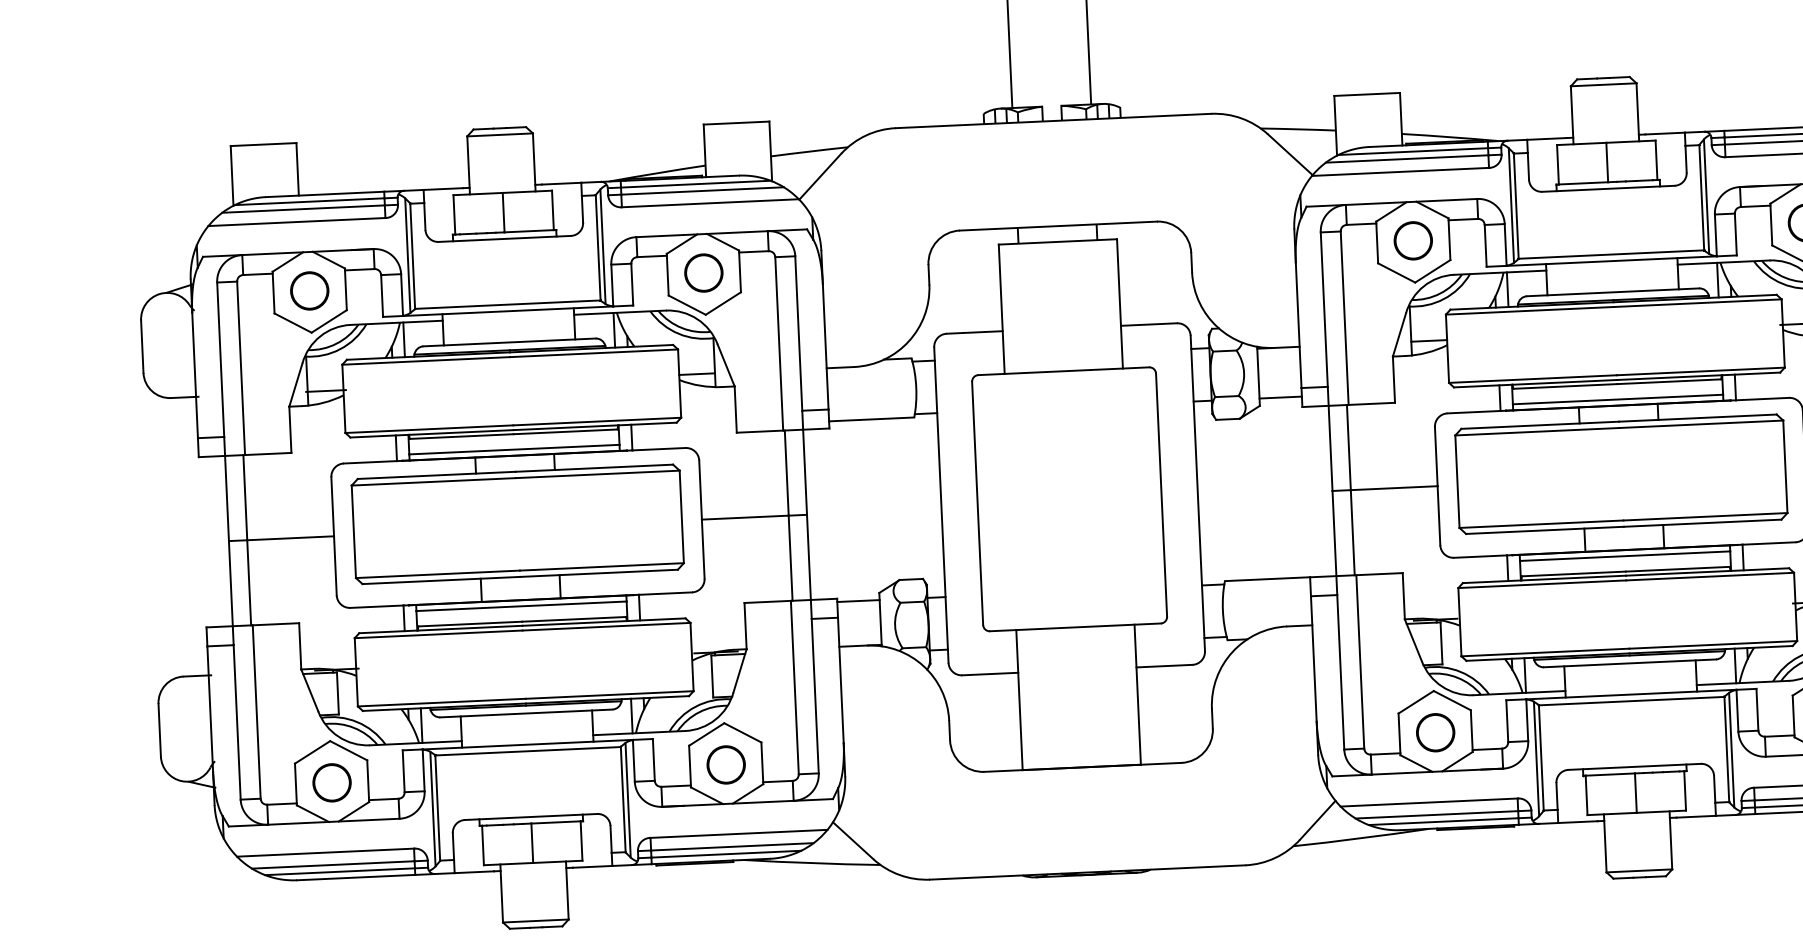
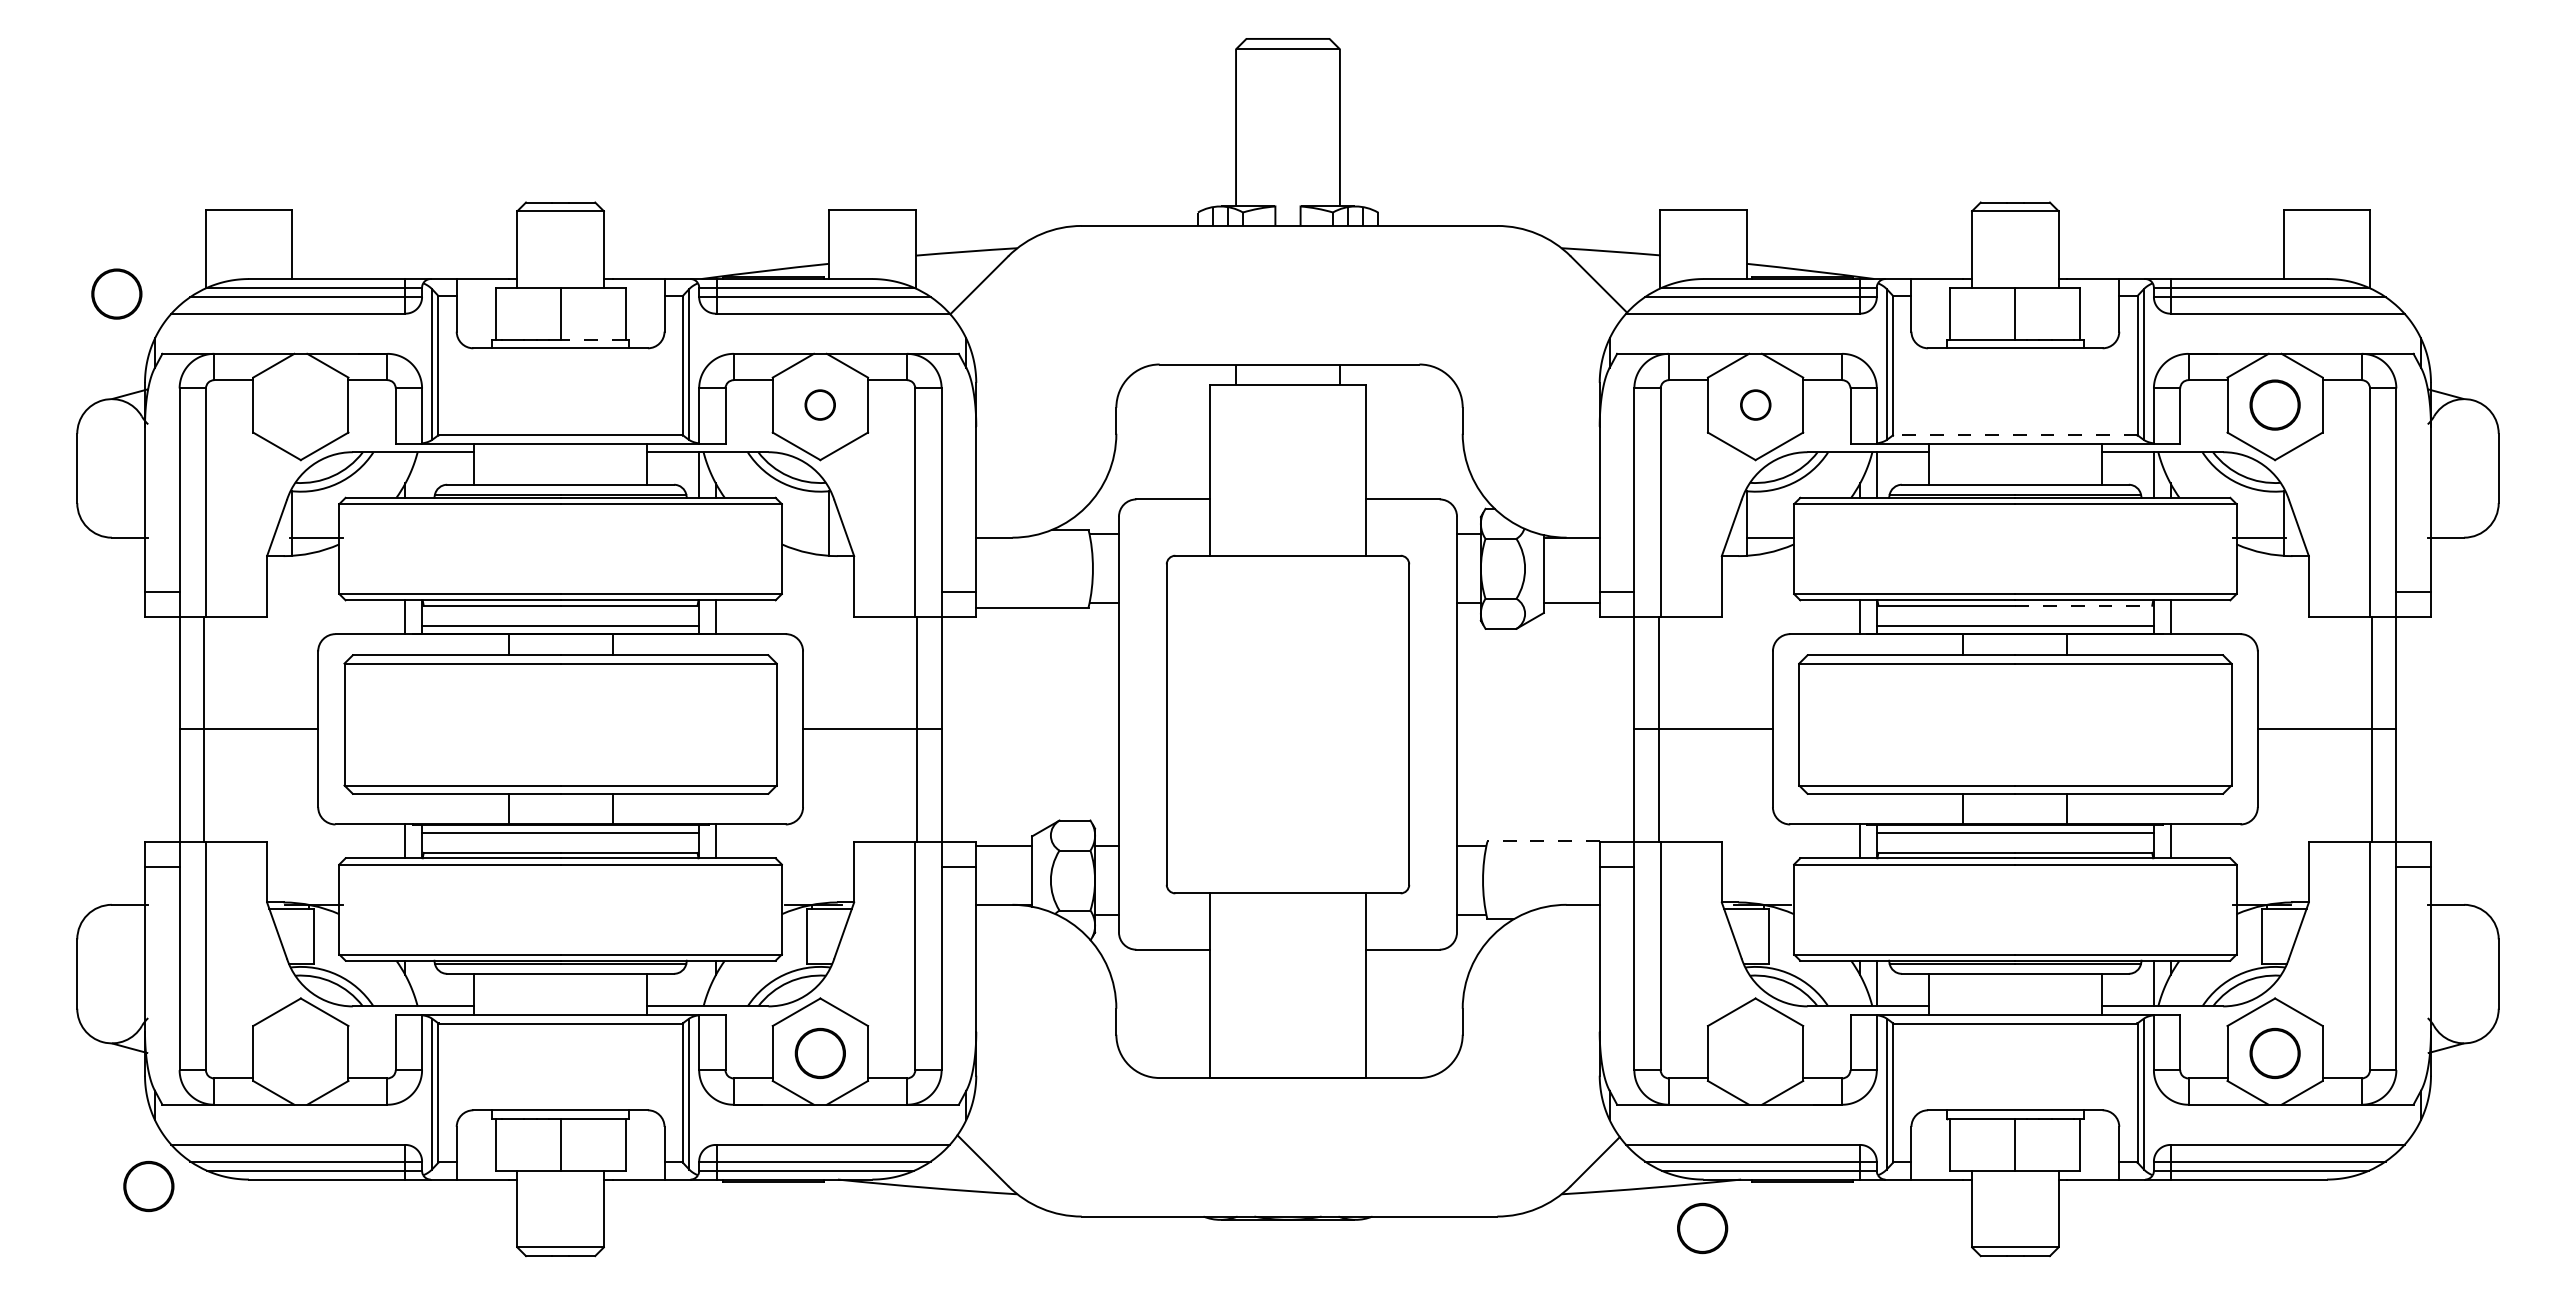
line: (528, 231) -> (592, 339), solid -> dashed
part: (1413, 240) -> (1755, 404), size x0.6
line: (1610, 254) -> (2014, 434), solid -> dashed
part: (703, 272) -> (819, 404), size x0.6
circle: (309, 290) -> (116, 293), moved
line: (404, 339) -> (422, 474), removed
line: (697, 374) -> (805, 537), removed
line: (1669, 381) -> (2084, 605), solid -> dashed
line: (1267, 579) -> (1543, 841), solid -> dashed
line: (632, 716) -> (699, 983), removed
line: (421, 725) -> (422, 983), removed
part: (1435, 732) -> (1702, 1228), moved
part: (331, 782) -> (148, 1186), moved

